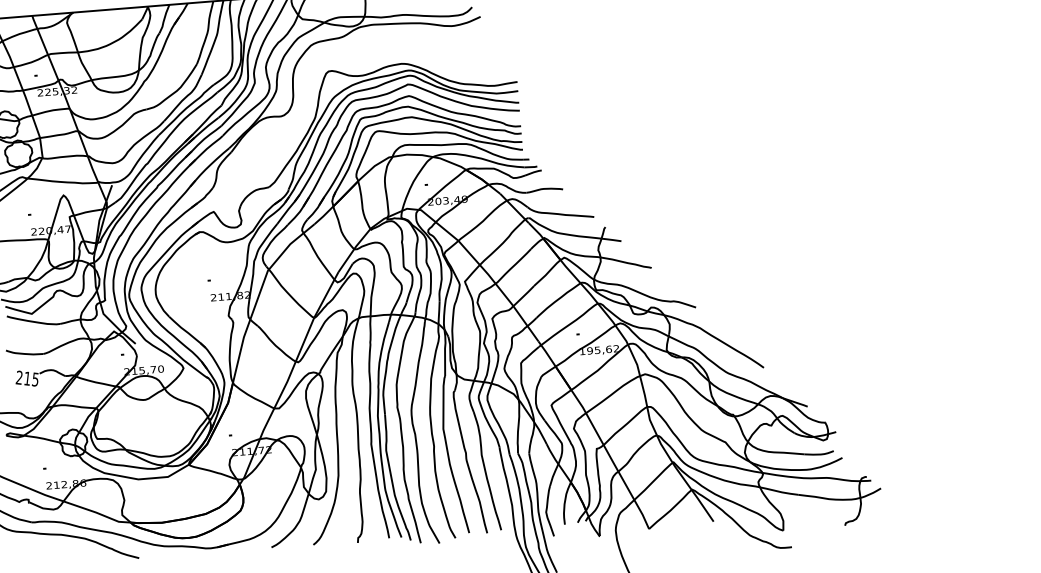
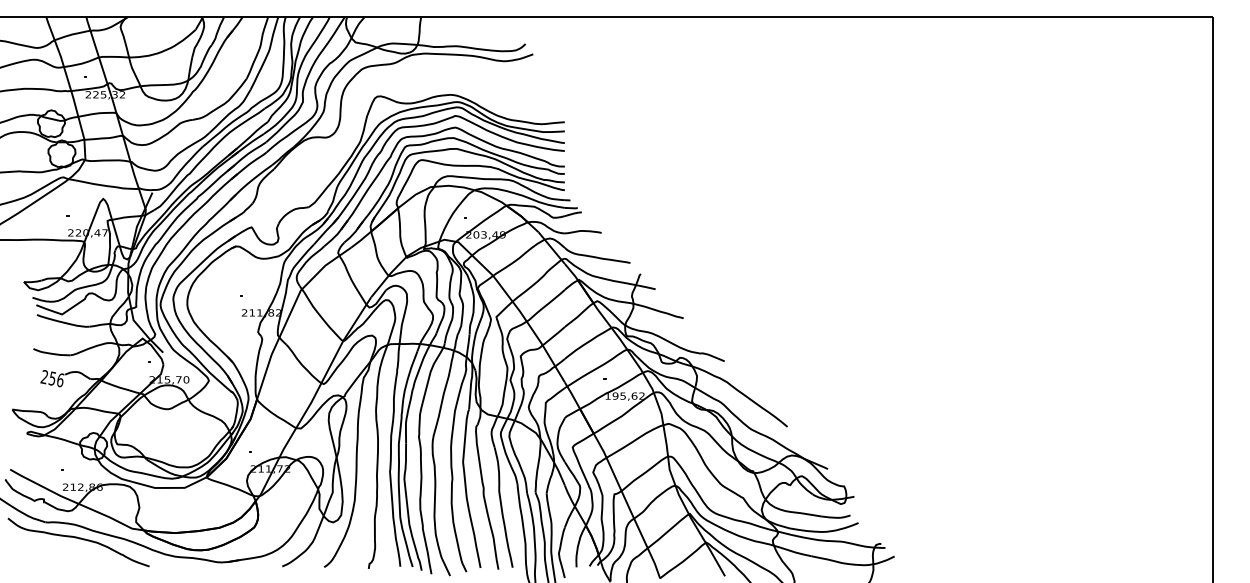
text: (31, 379) -> (56, 379), 215 -> 256

